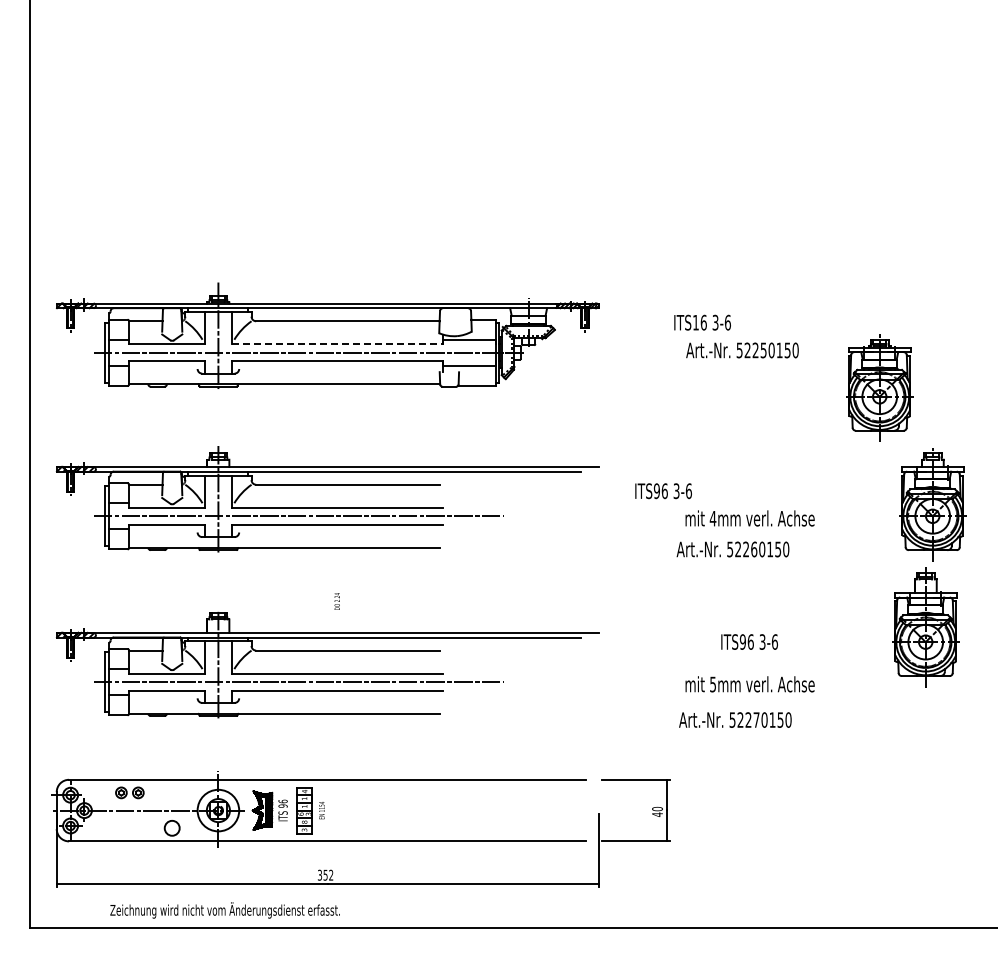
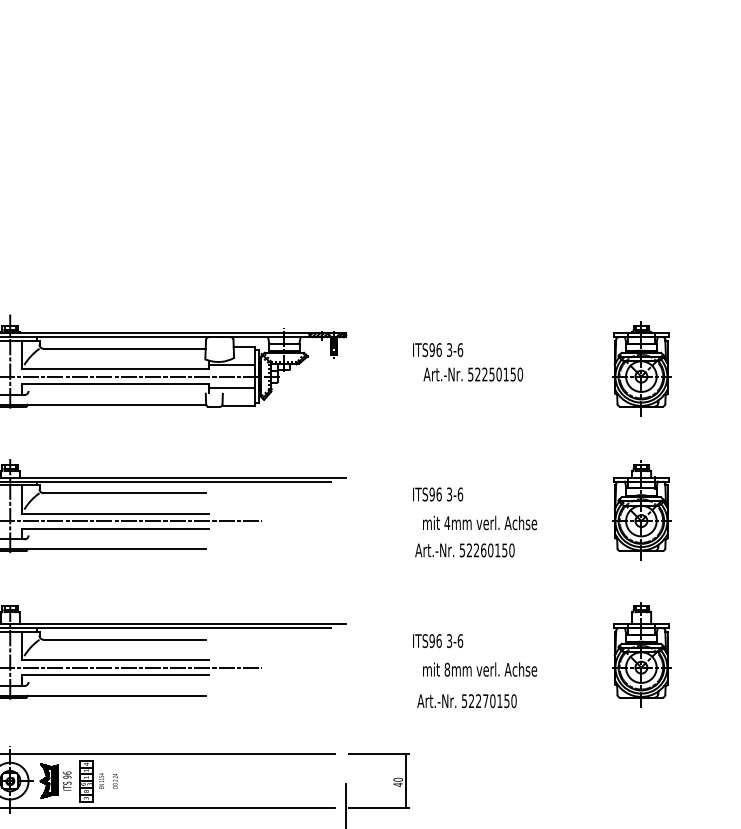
text: (695, 322) -> (431, 349), ITS16 -> ITS96
line: (337, 344) -> (115, 369), dashed -> solid
part: (879, 387) -> (641, 368), moved
text: (663, 491) -> (437, 494), moved
text: (336, 601) -> (114, 781), moved
part: (925, 627) -> (641, 654), moved
text: (749, 641) -> (437, 640), moved
text: (713, 684) -> (447, 669), 5mm -> 8mm

